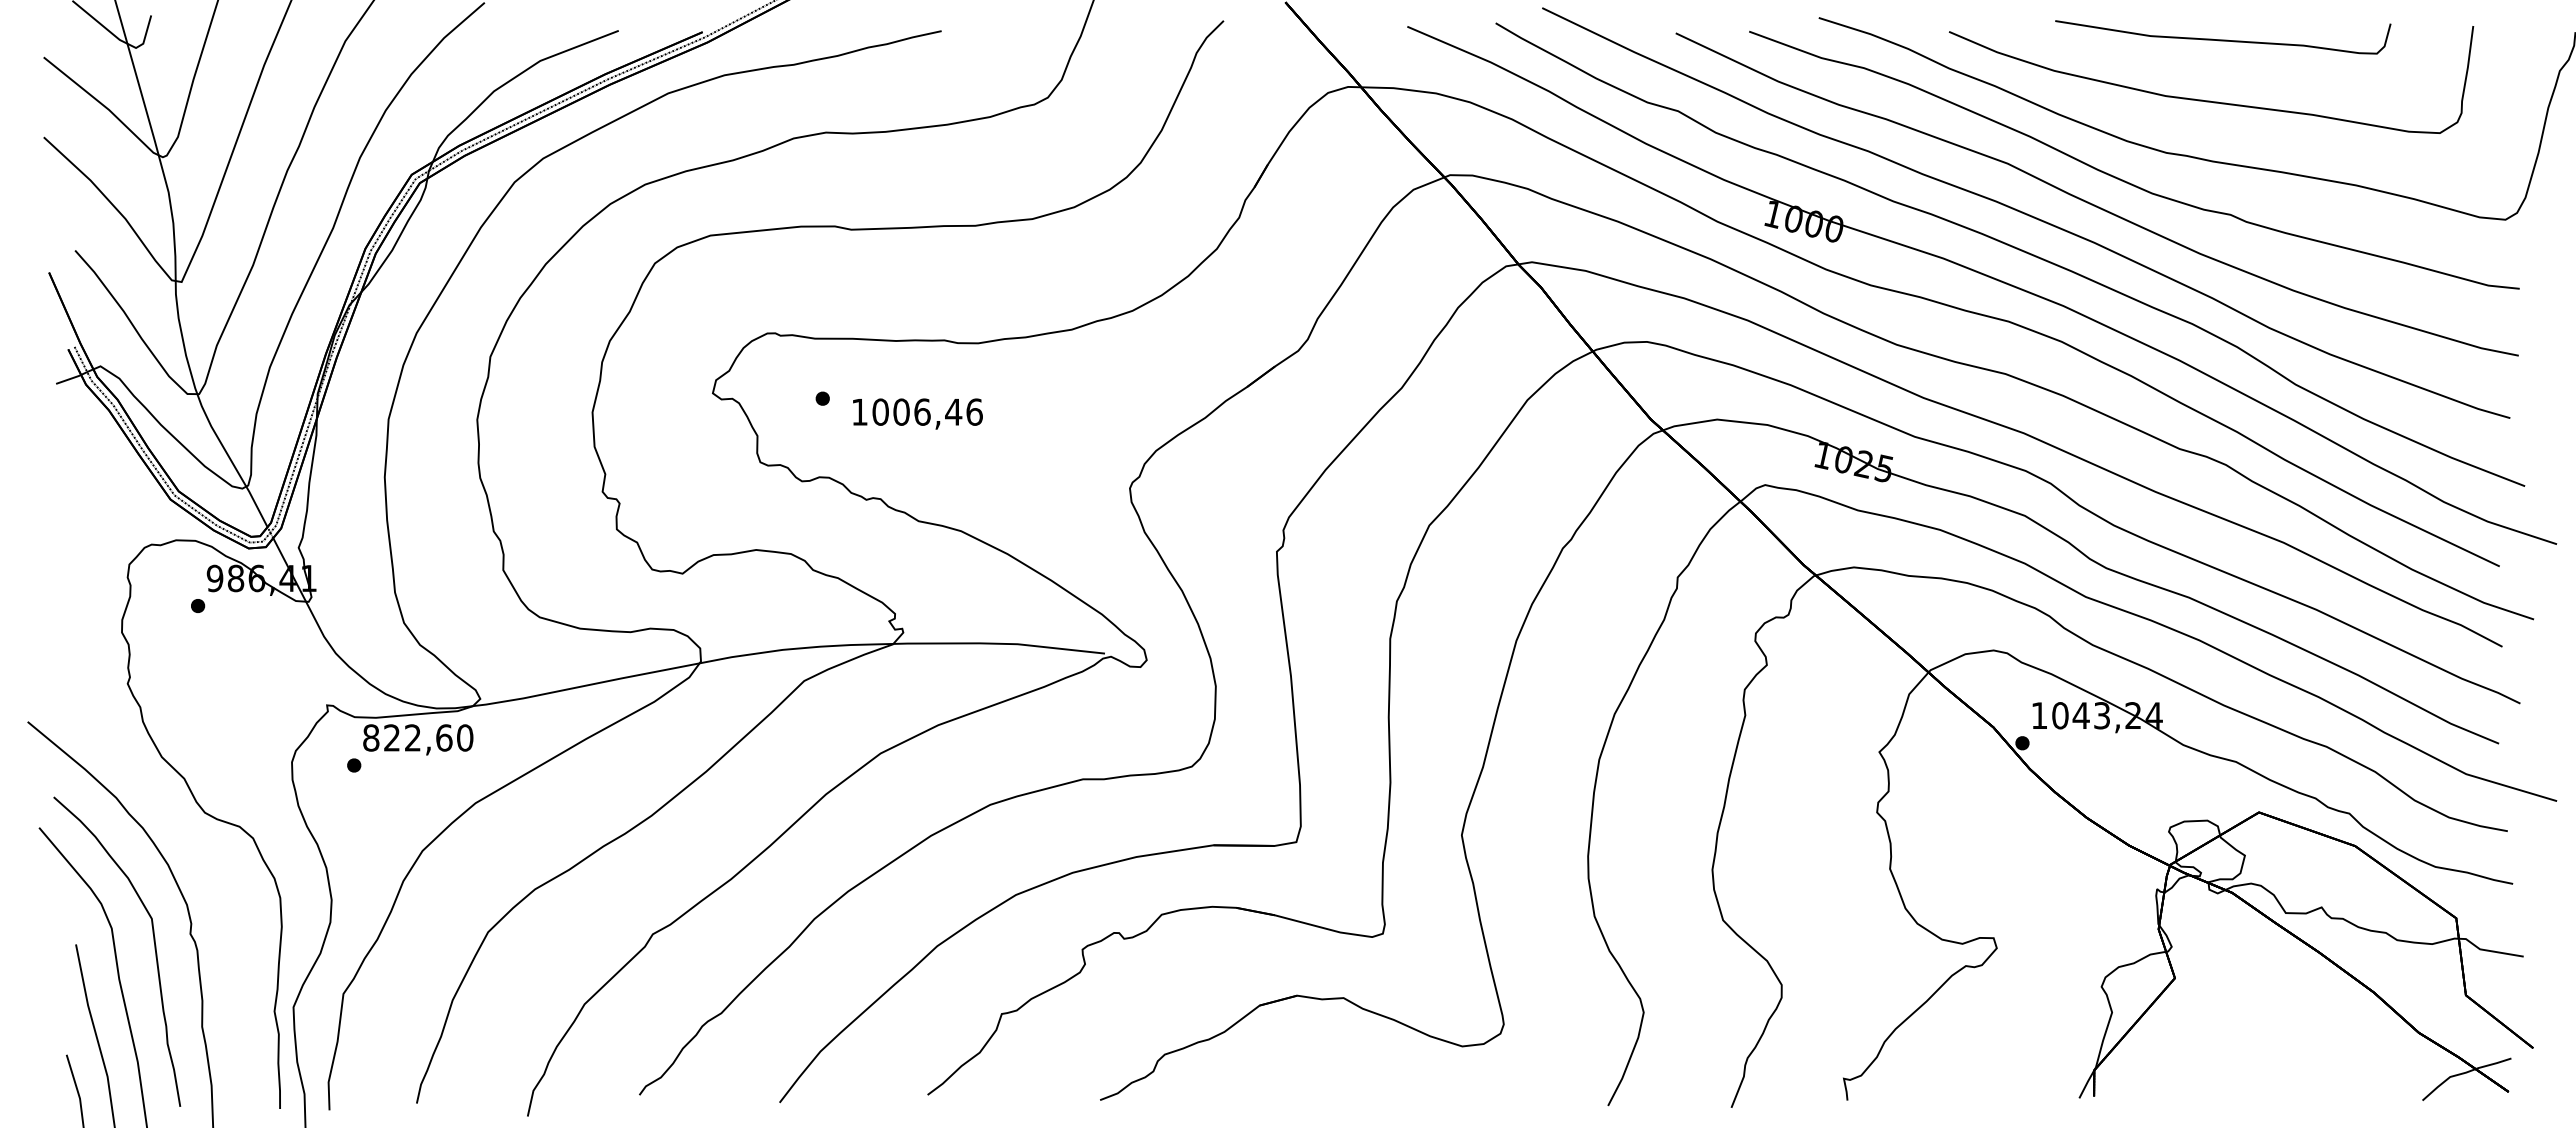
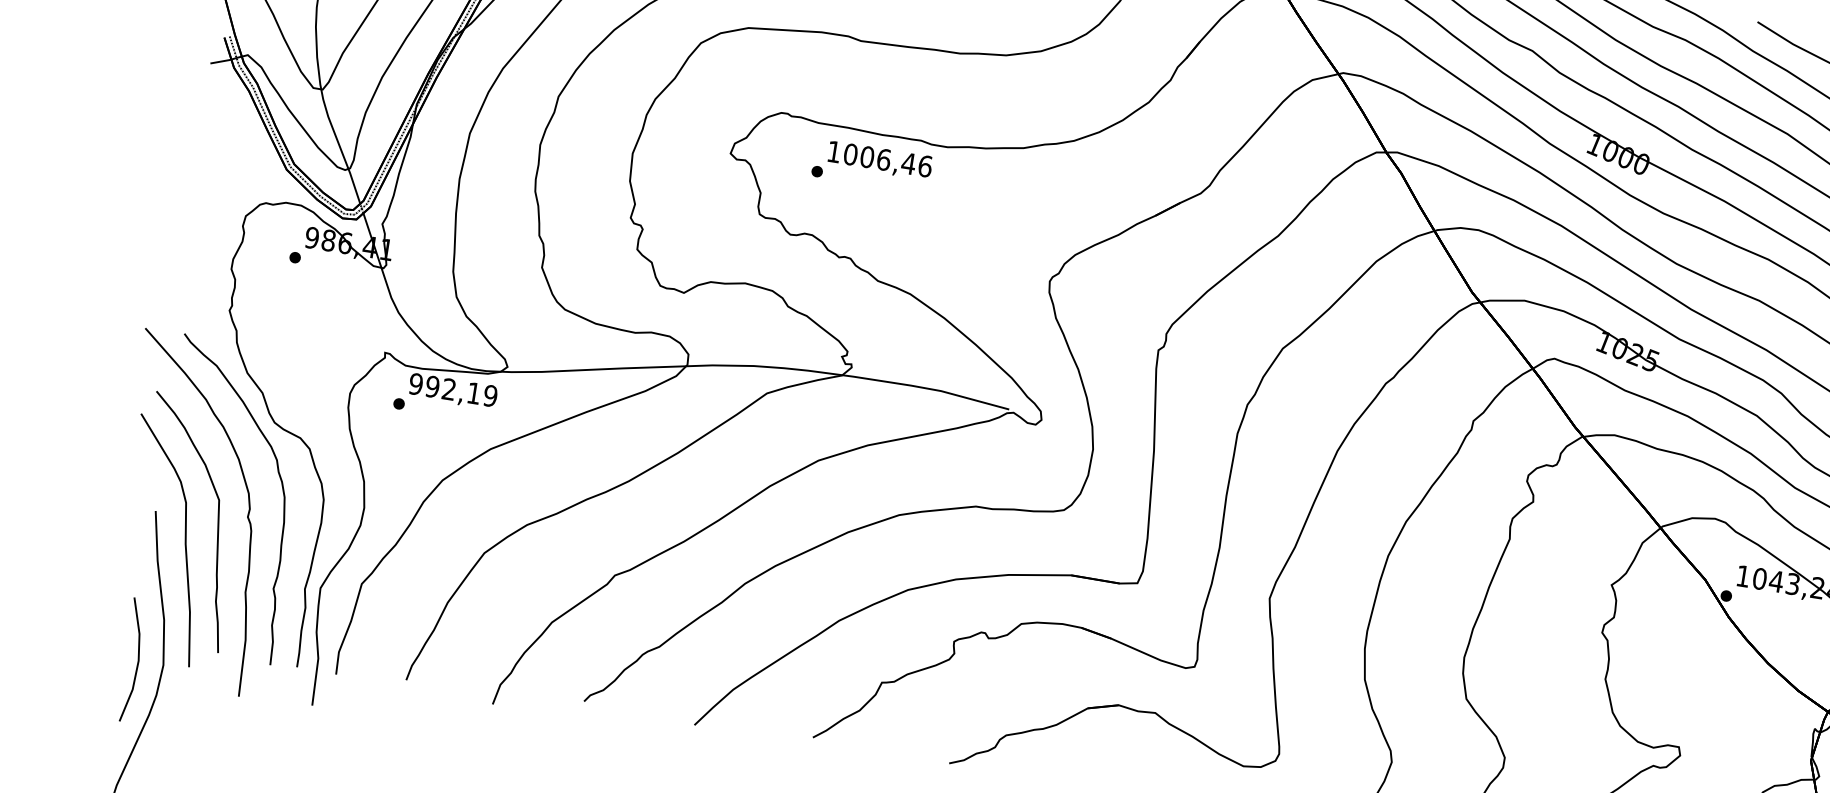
text: (917, 413) -> (879, 160), moved
text: (418, 737) -> (453, 389), 822,60 -> 992,19
curve: (227, 893) -> (282, 489), added

